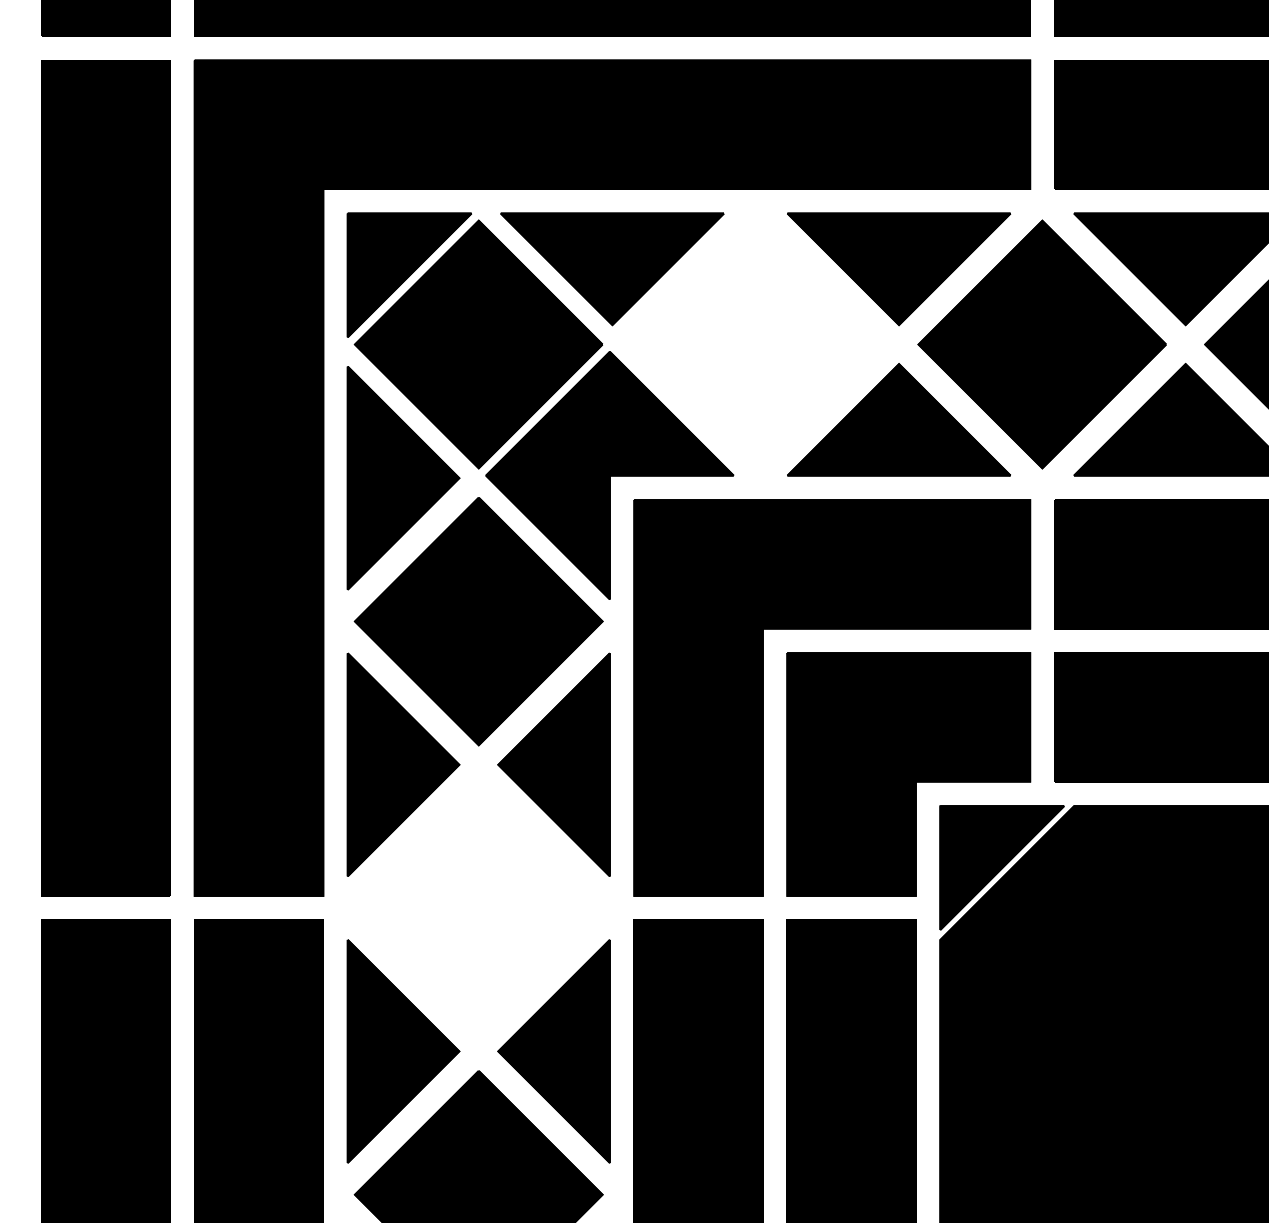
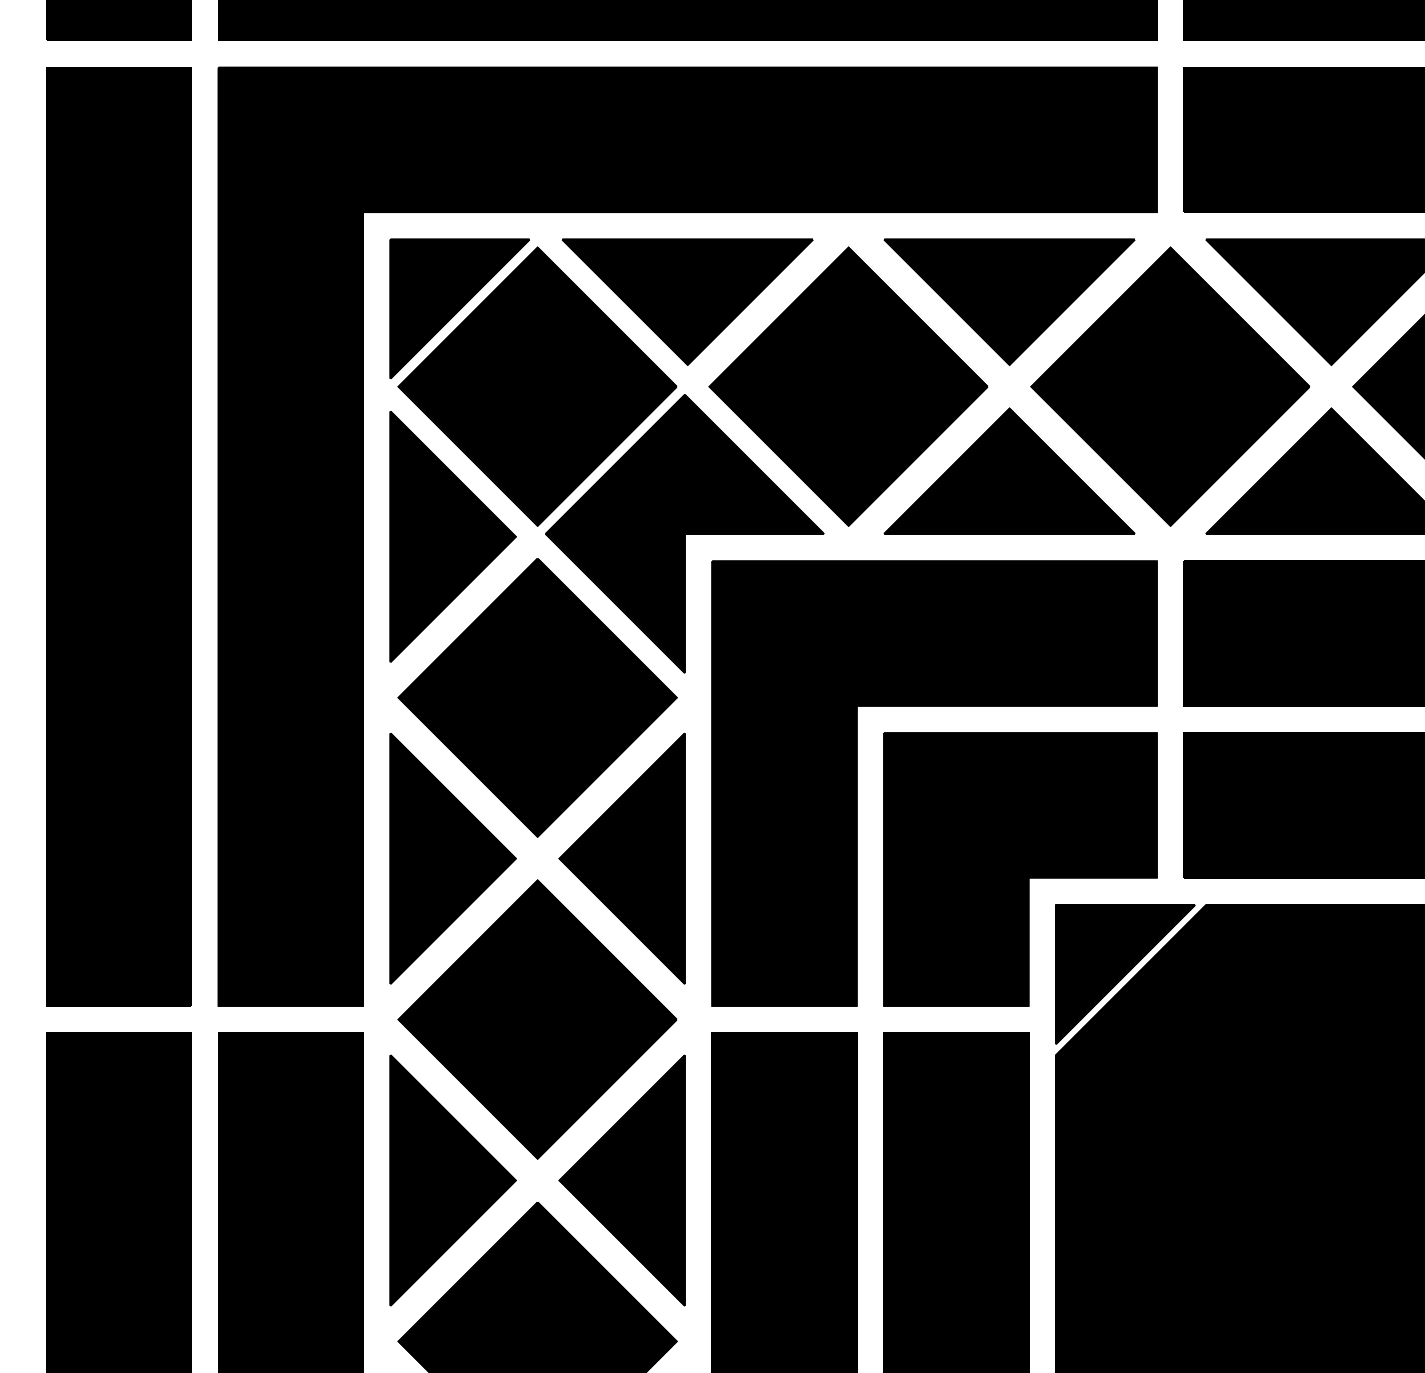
part: (755, 344) -> (848, 386), added
part: (478, 908) -> (537, 1019), added

